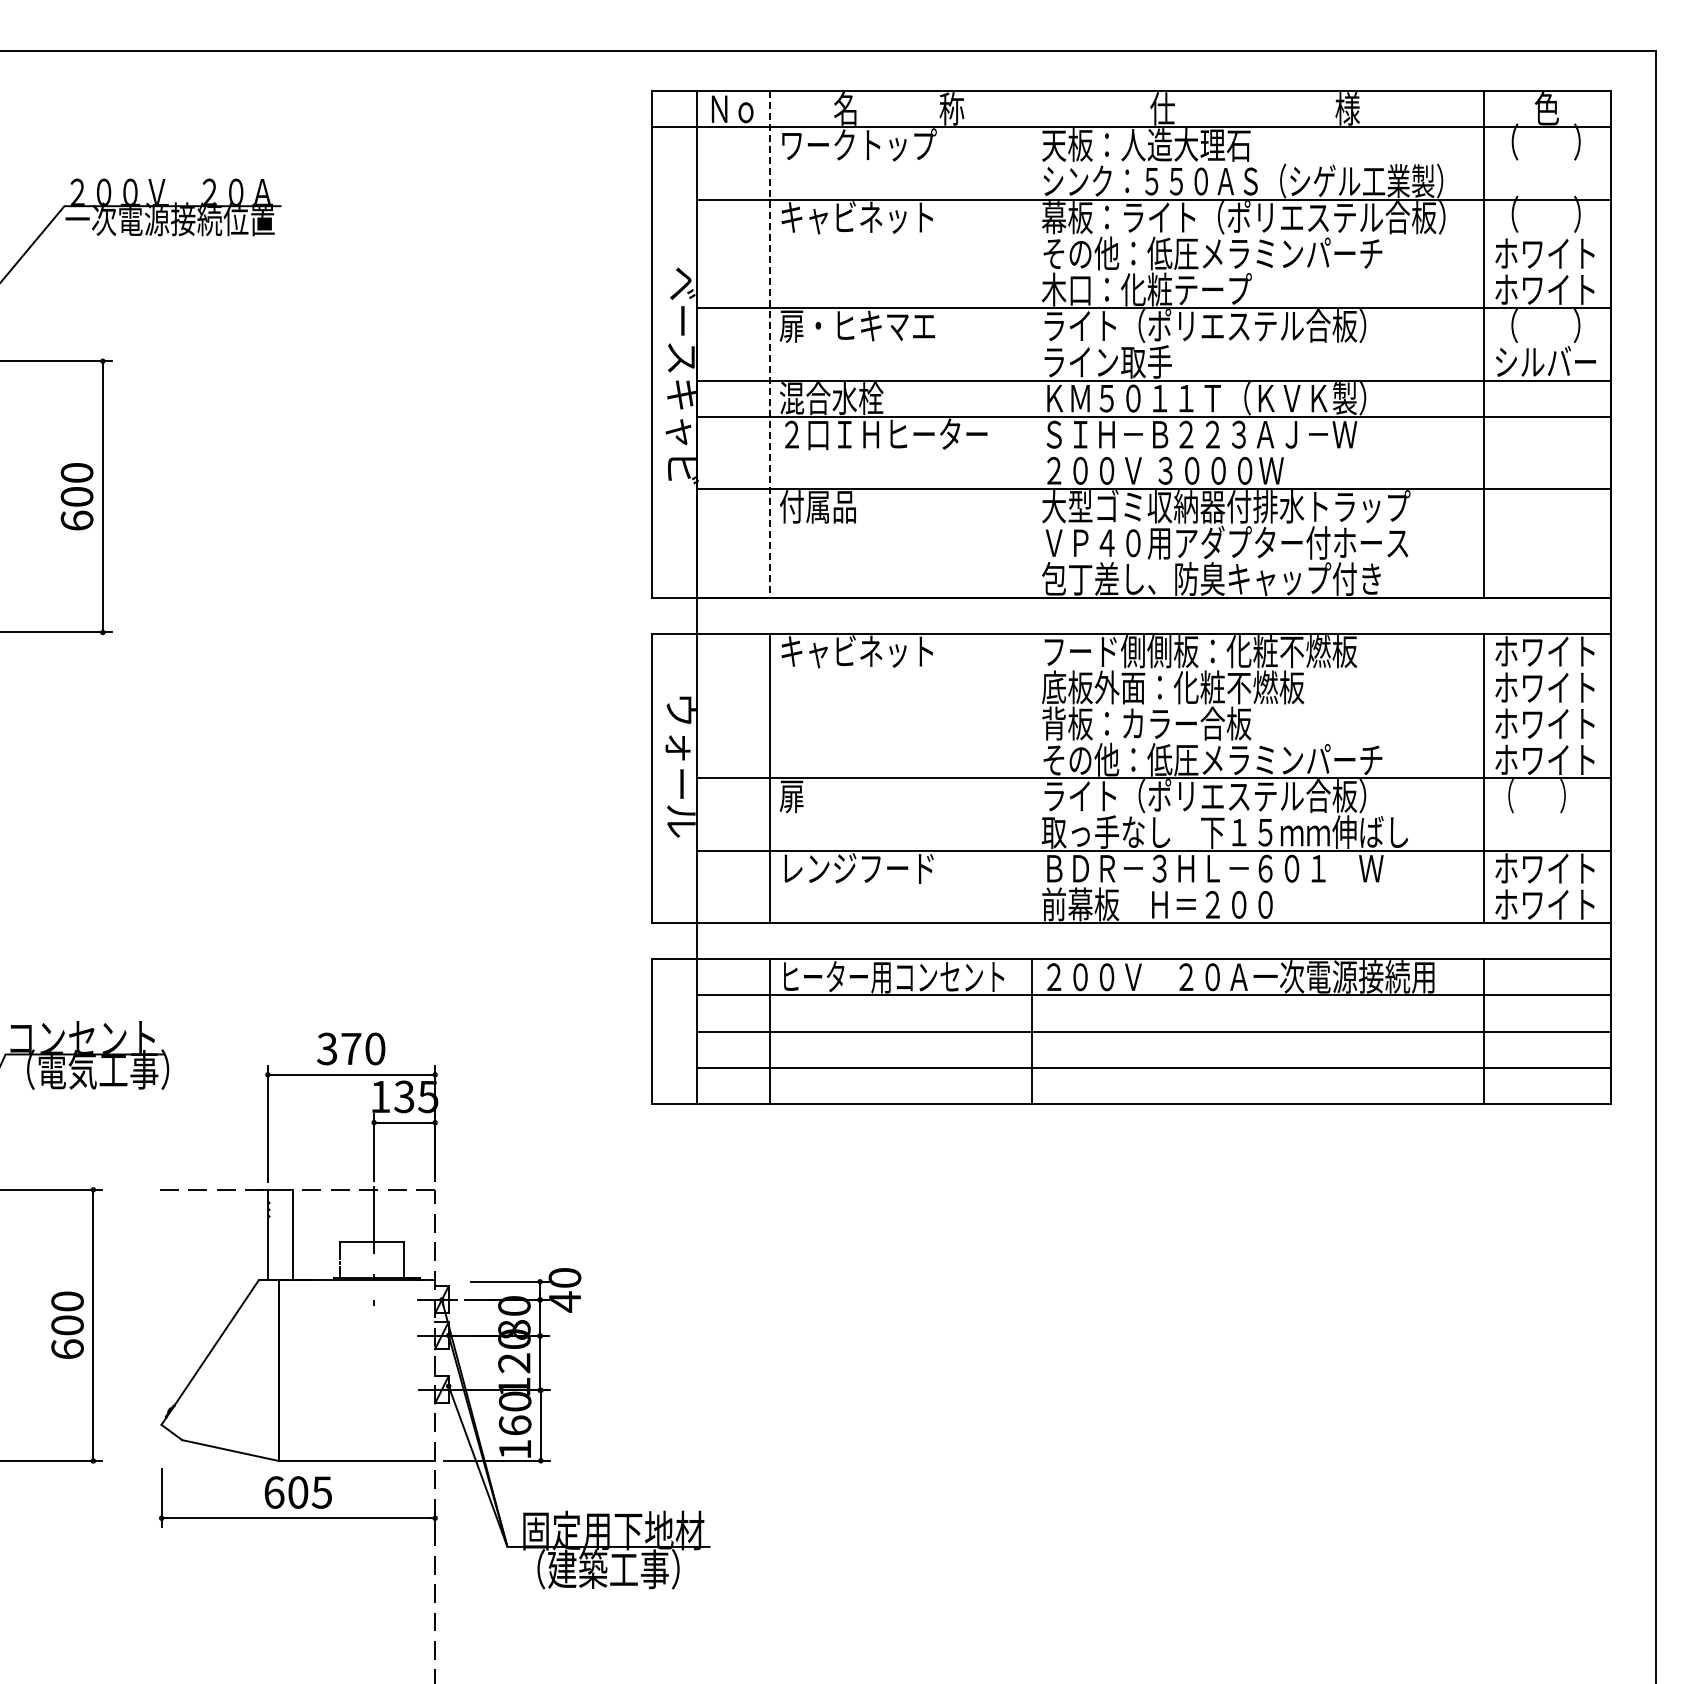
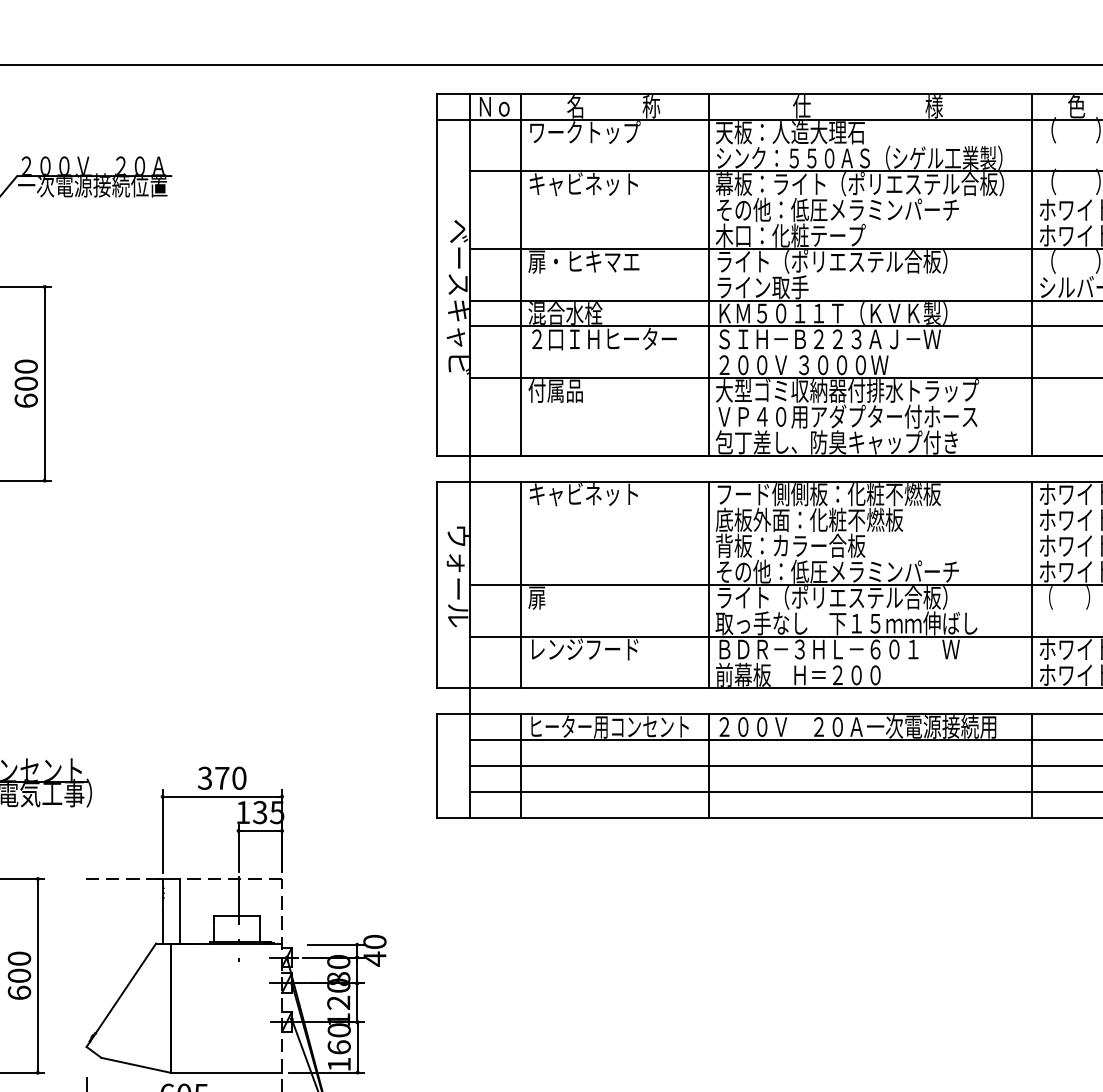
line: (769, 344) -> (521, 274), dashed -> solid
line: (1031, 344) -> (708, 274), added
line: (1031, 778) -> (708, 585), added

